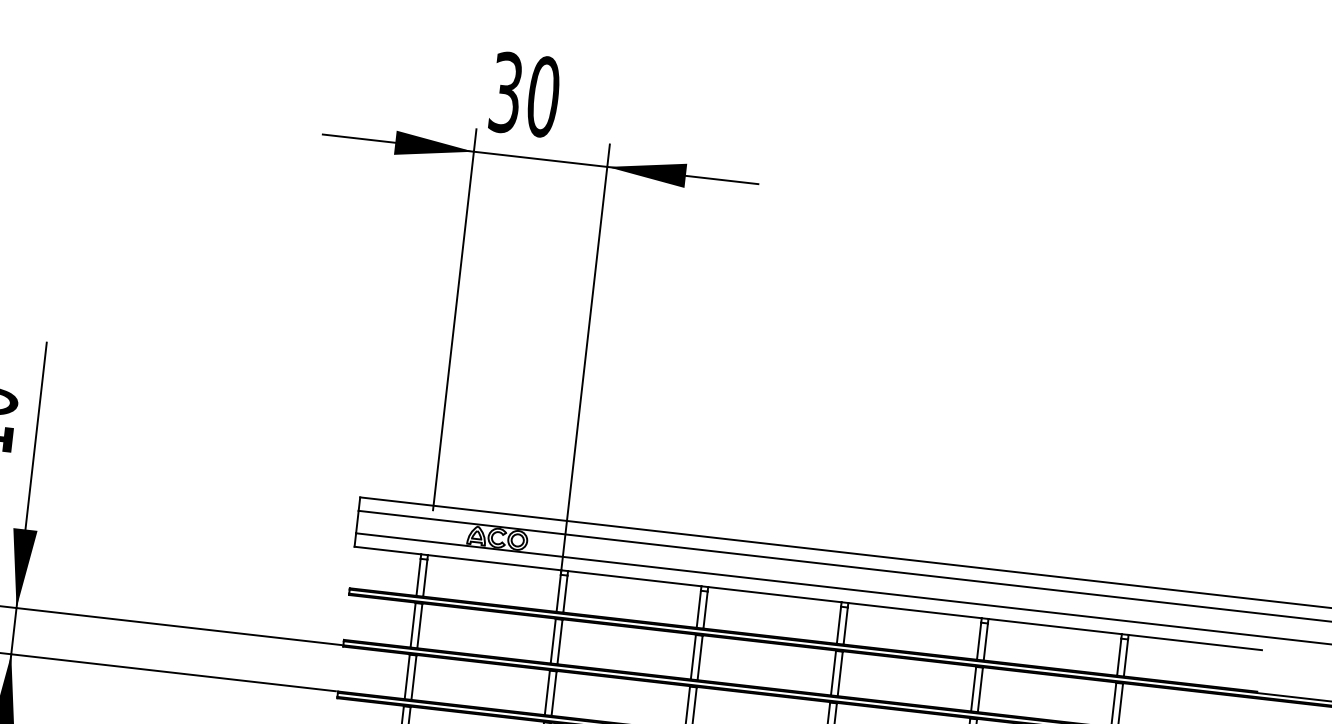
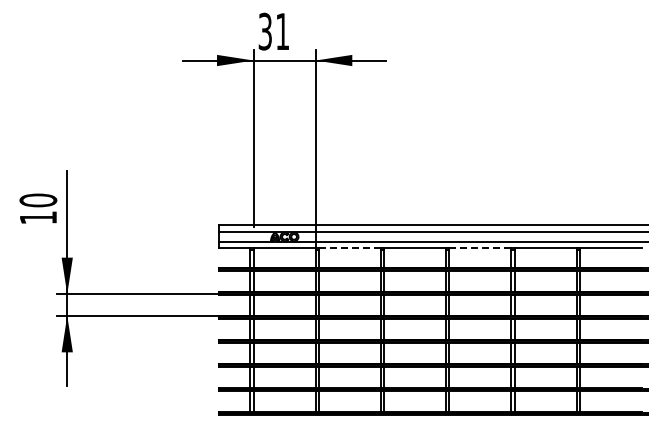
text: (543, 96) -> (282, 31), 30 -> 31
line: (635, 579) -> (350, 248), solid -> dashed
line: (915, 610) -> (480, 248), solid -> dashed

